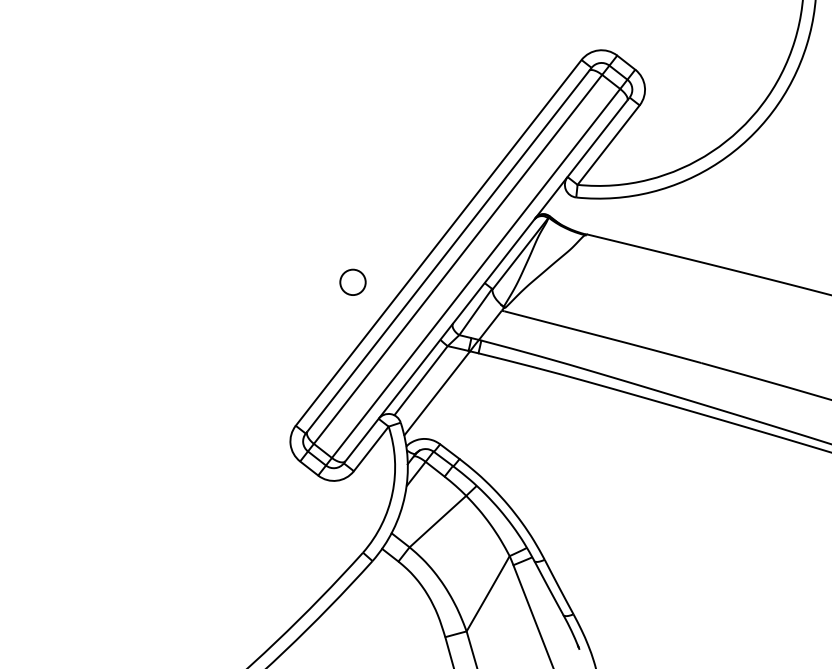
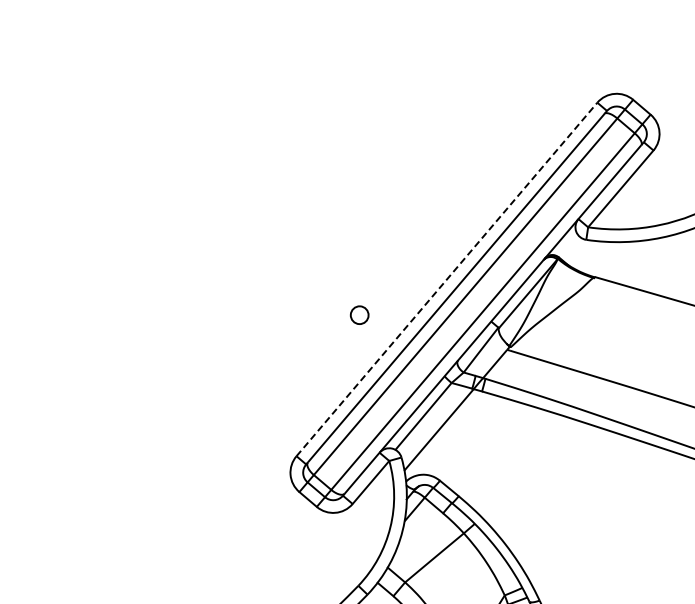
line: (439, 242) -> (447, 279), solid -> dashed
circle: (352, 281) -> (359, 314), size x0.7

